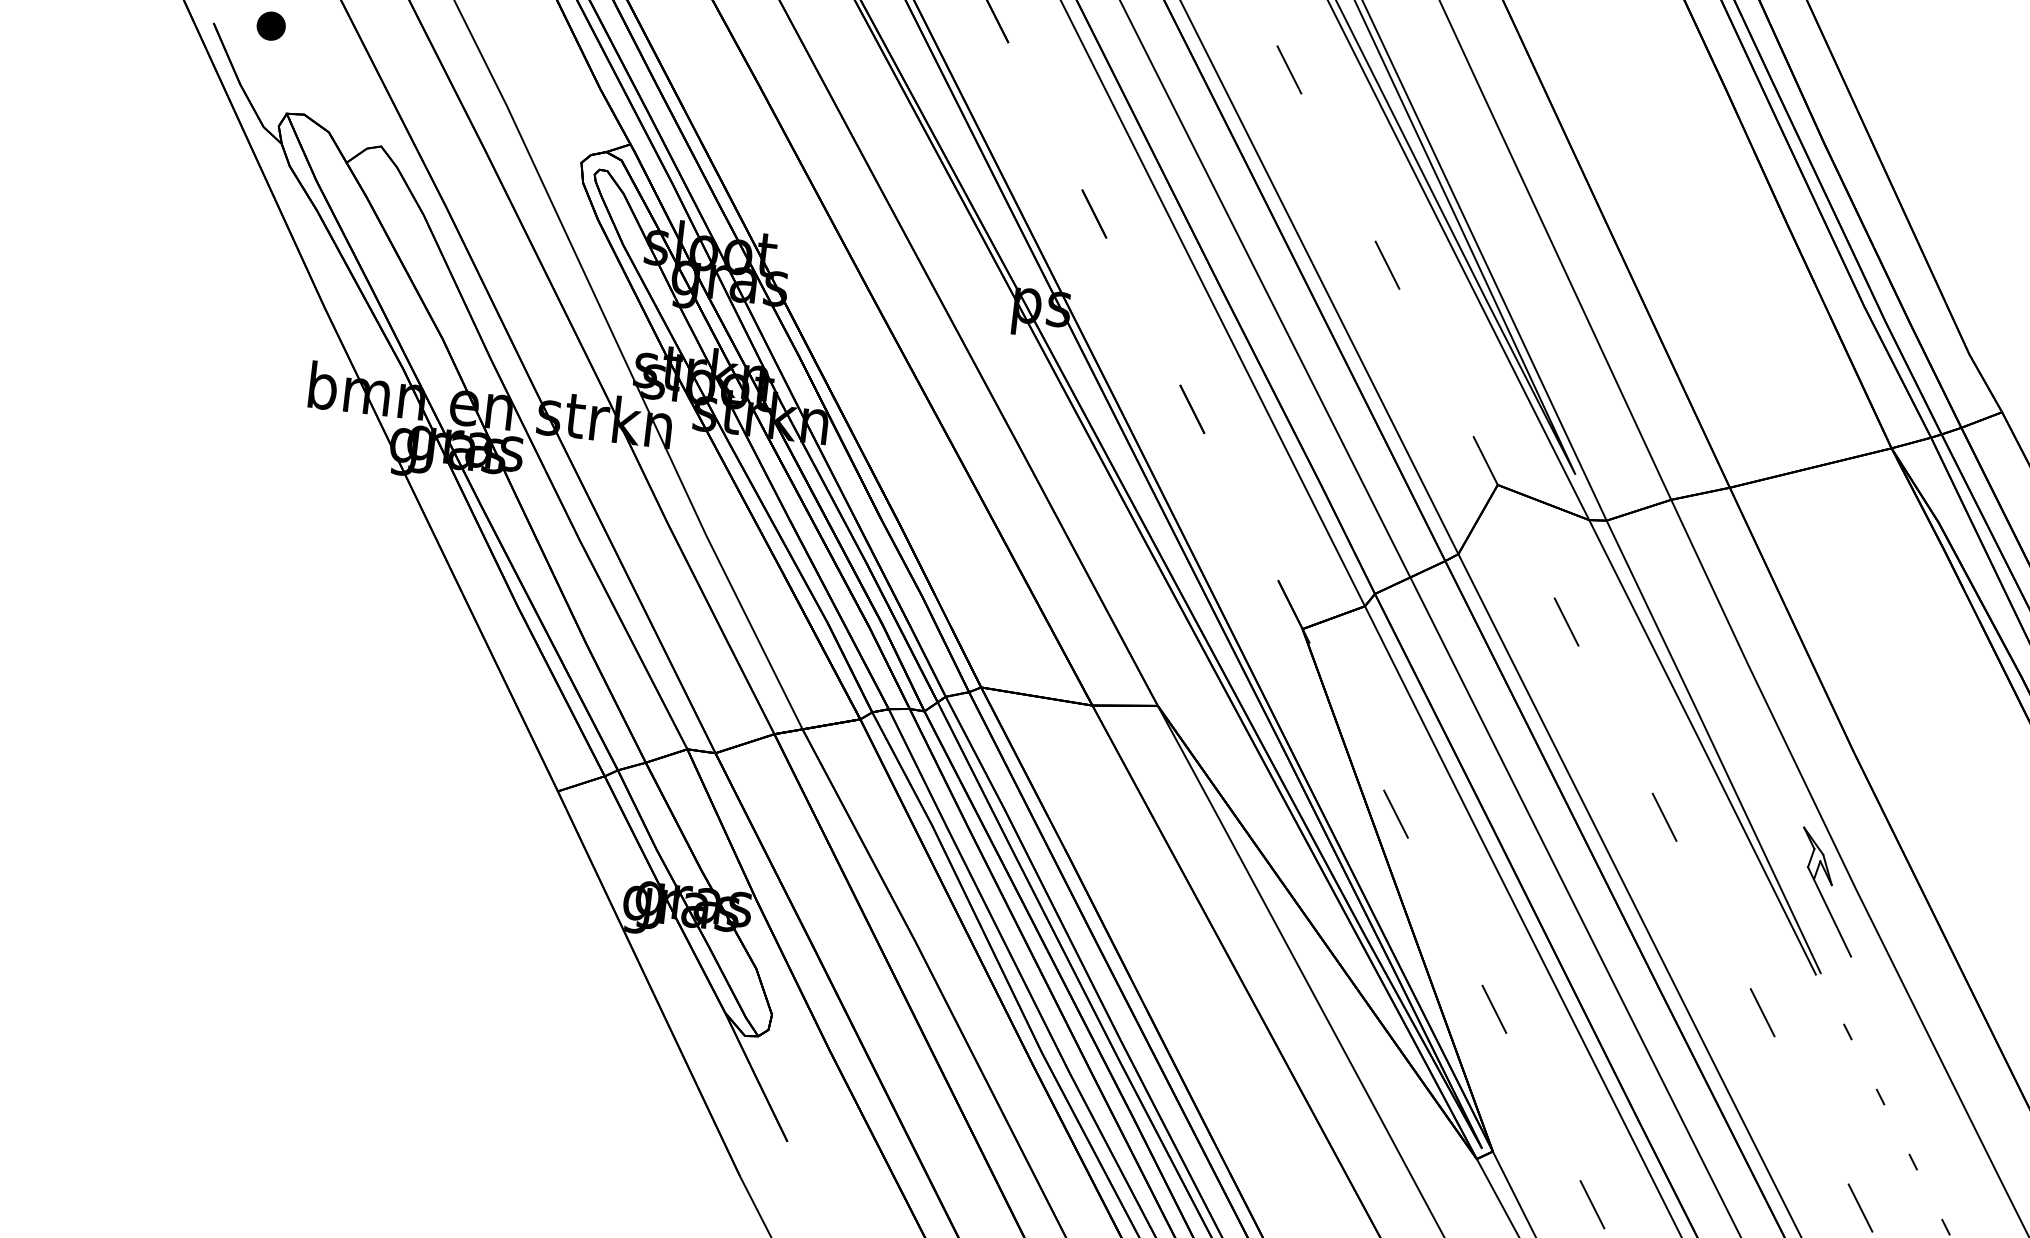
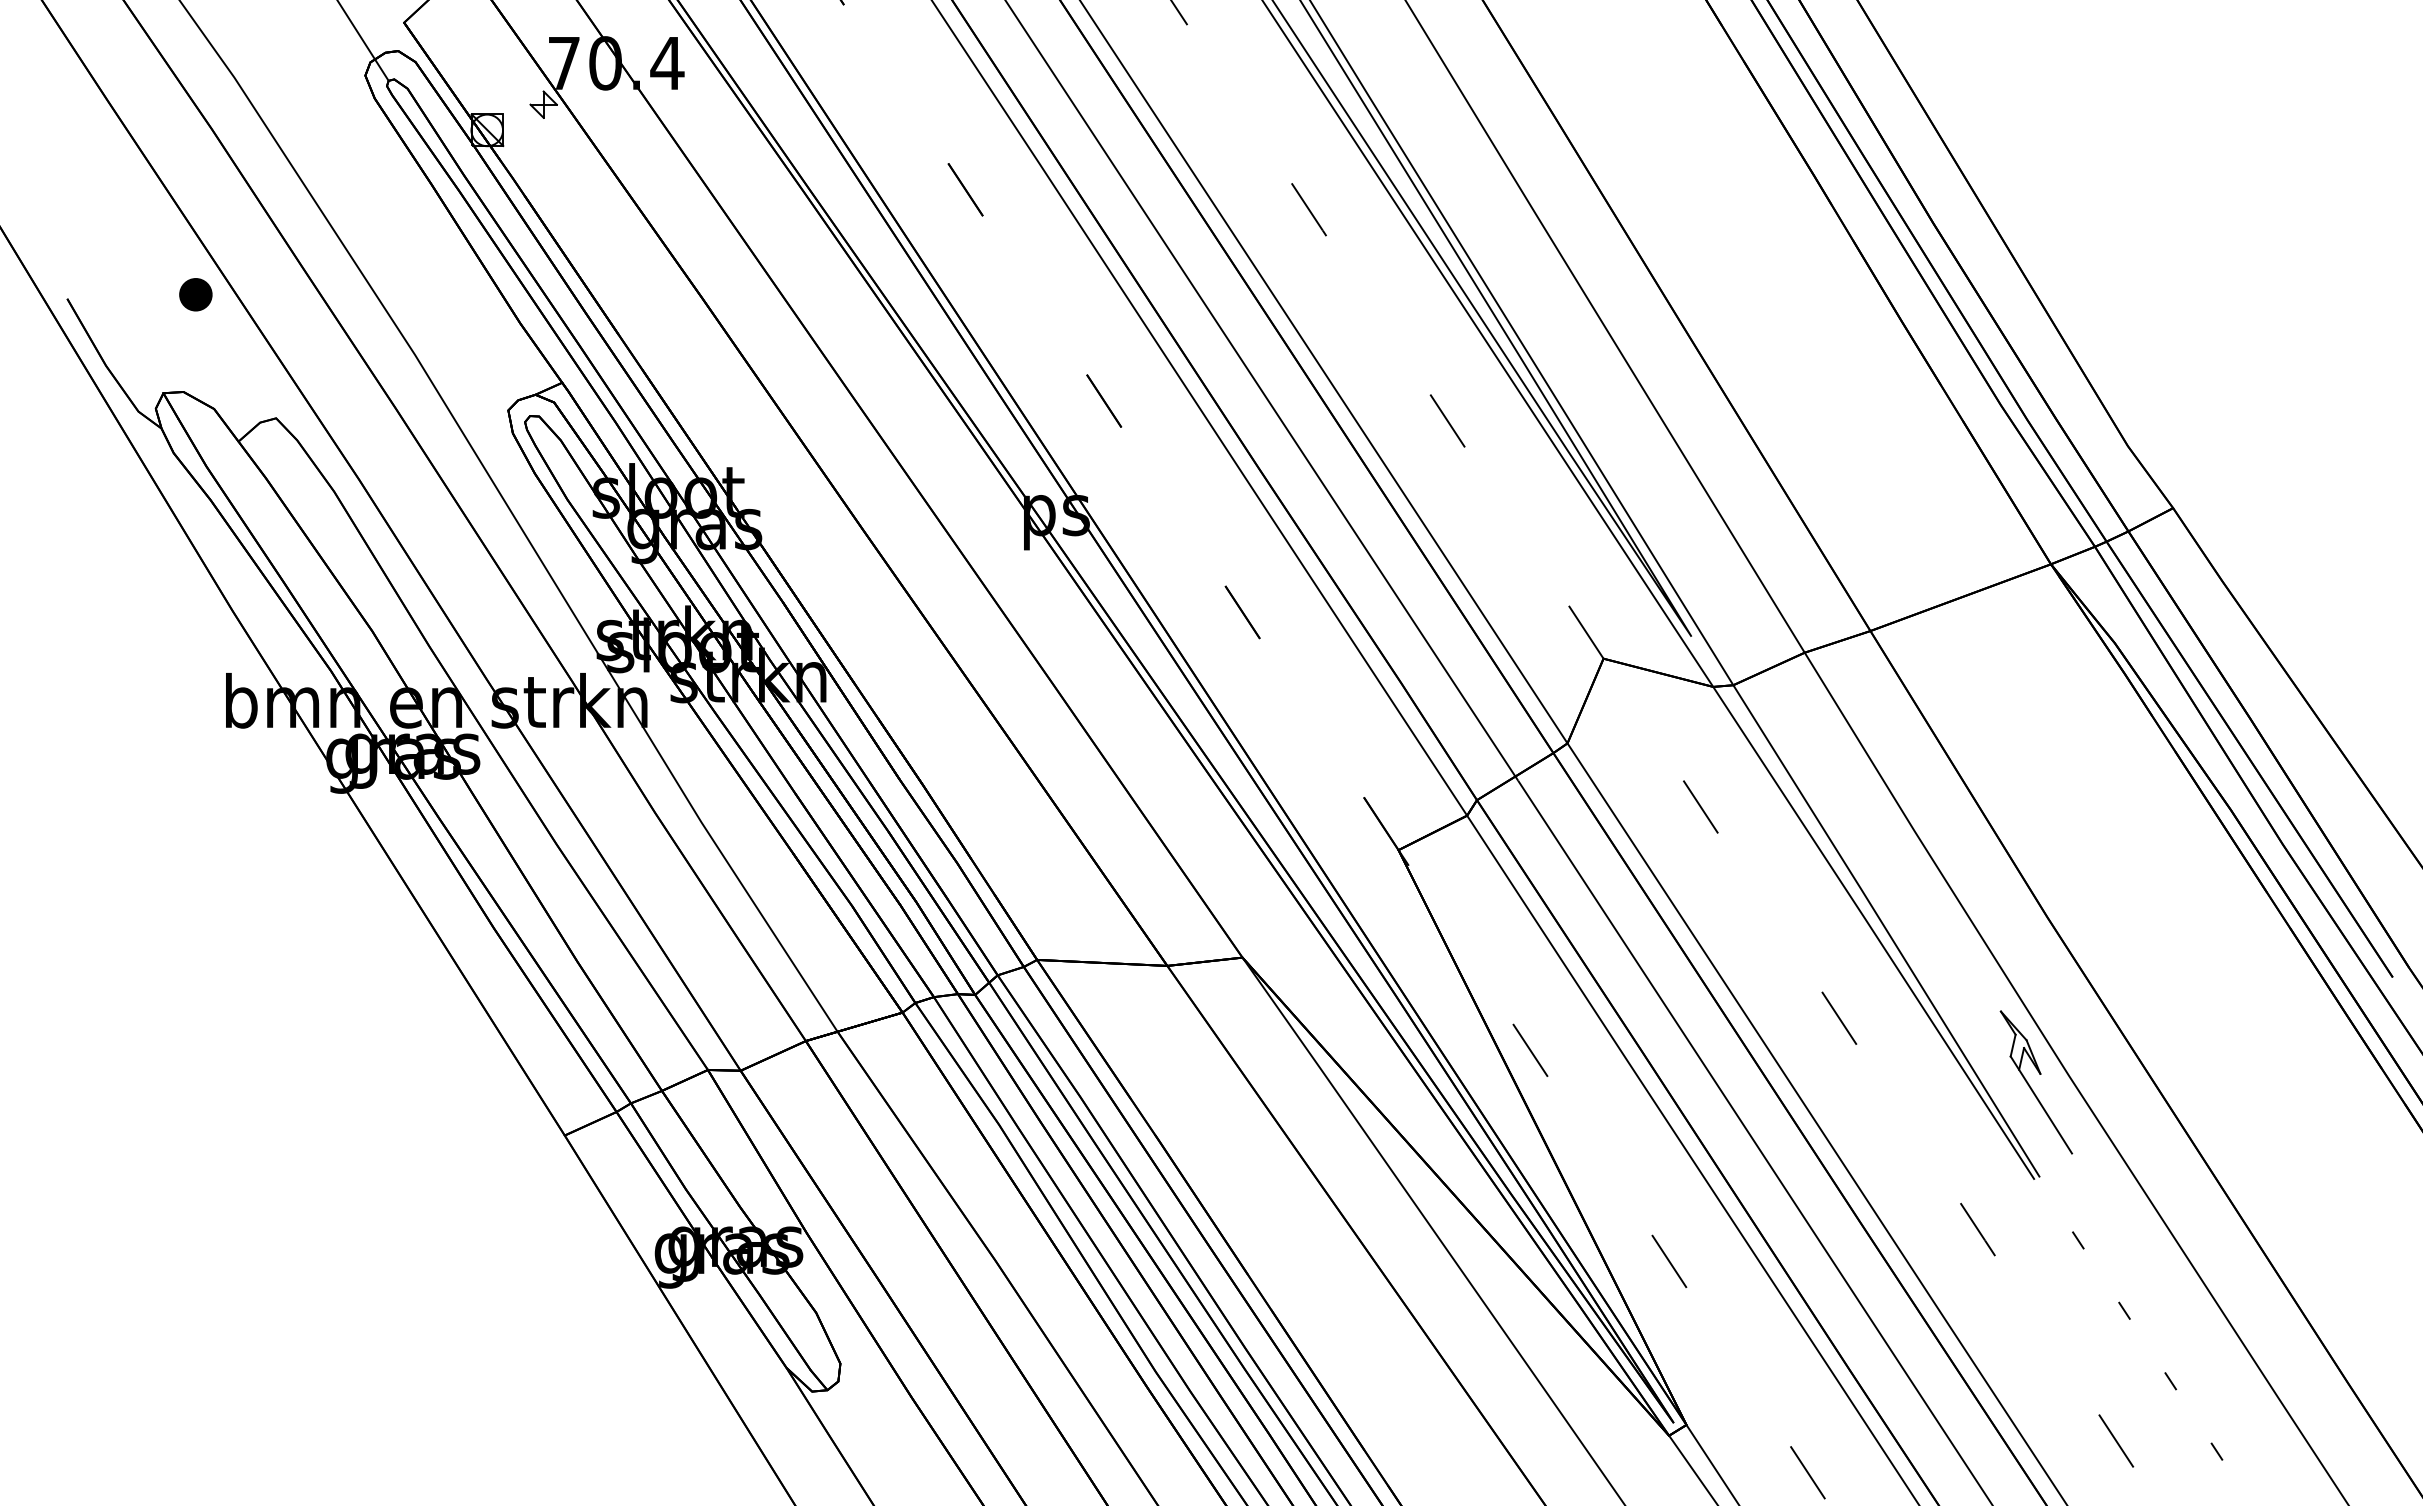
part: (270, 25) -> (195, 294), moved

